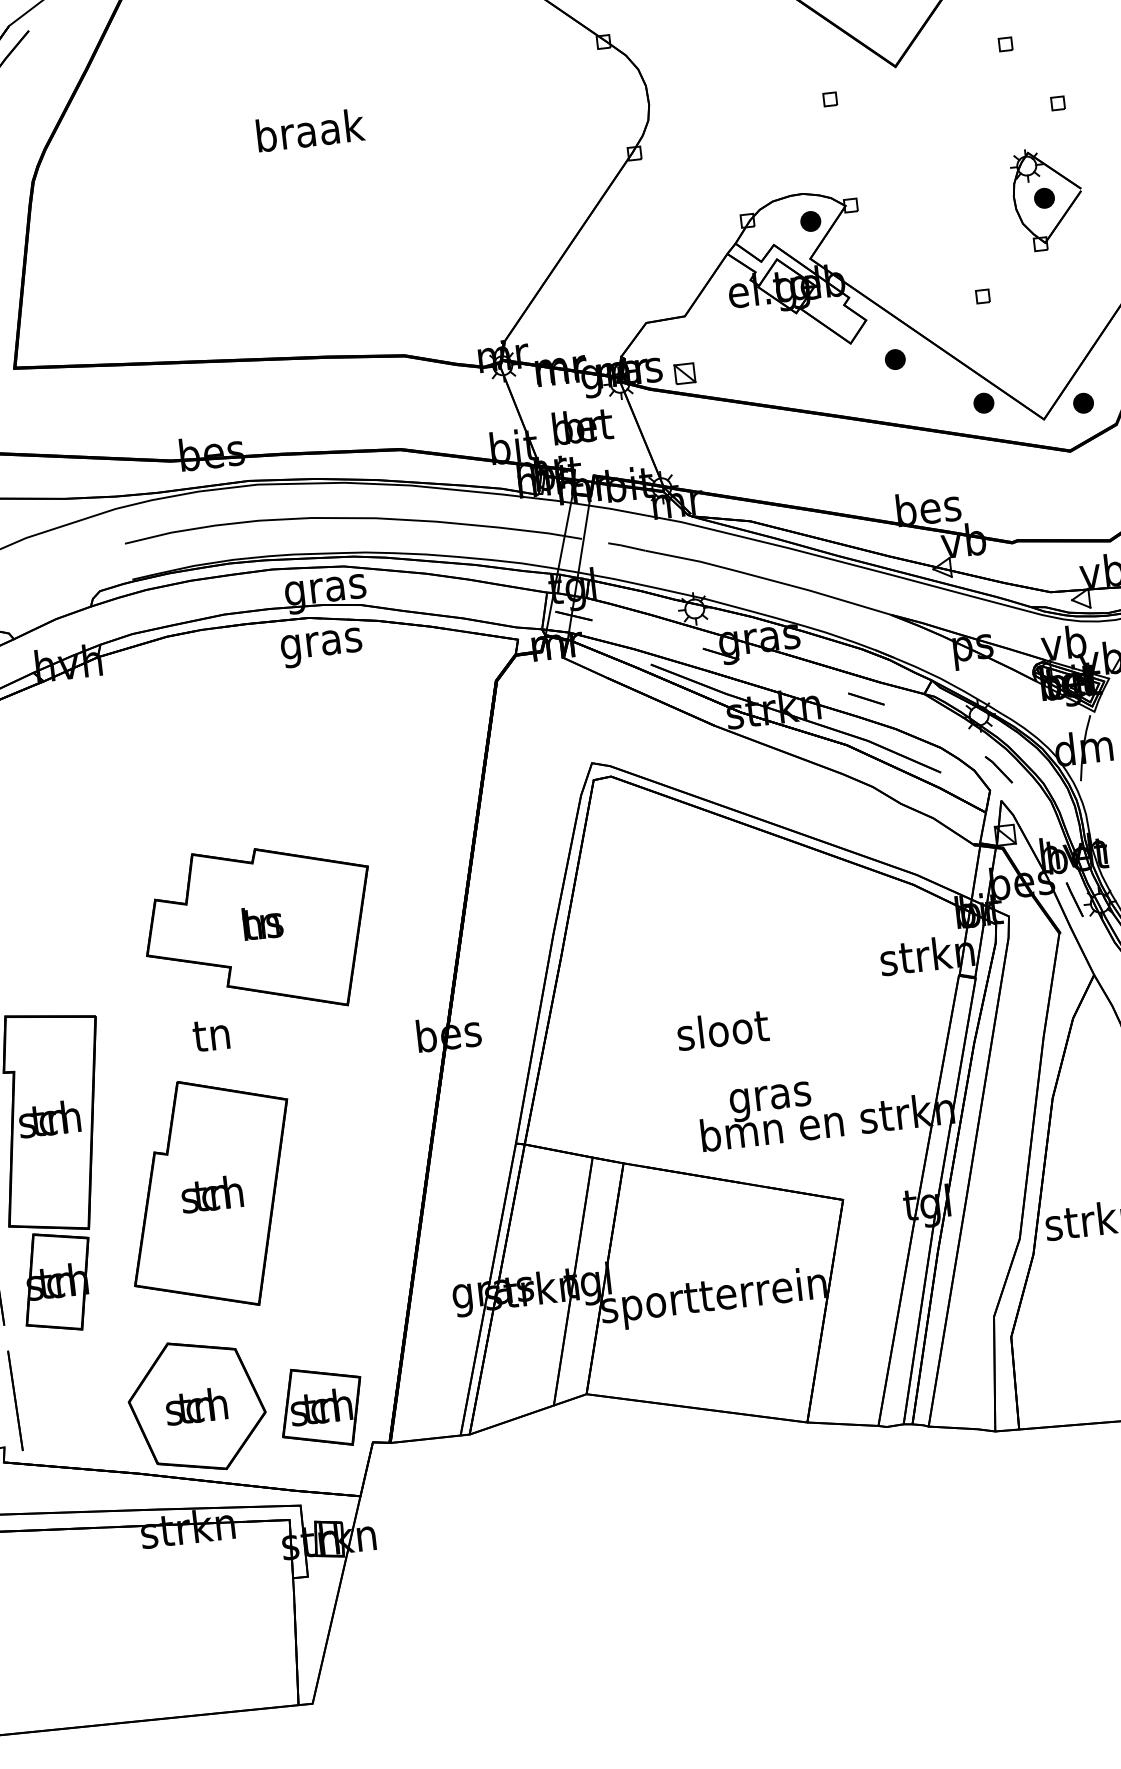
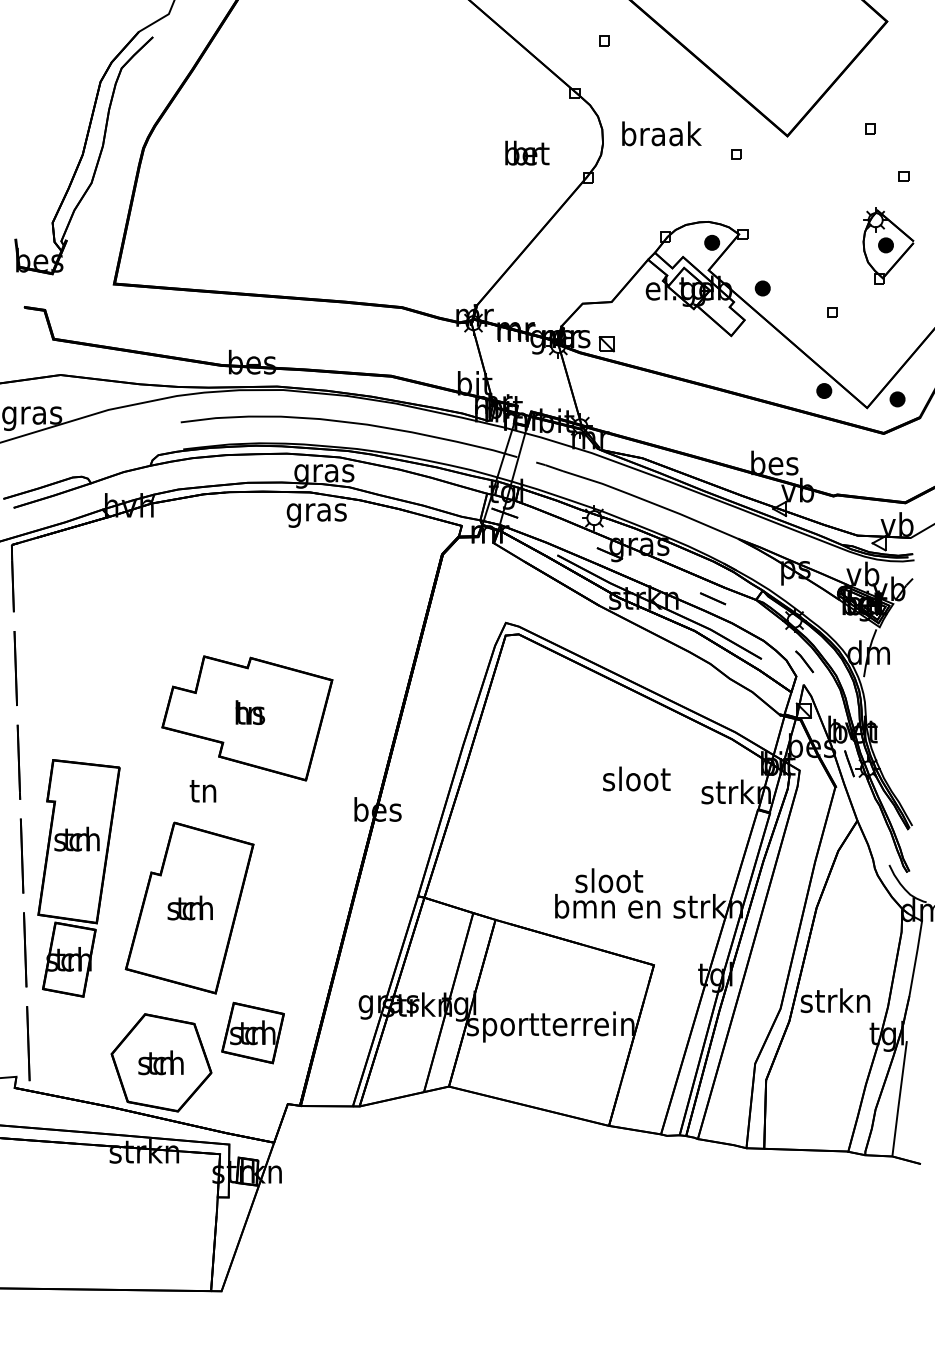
text: (309, 129) -> (661, 133), moved
part: (894, 359) -> (762, 288), moved
text: (582, 425) -> (527, 152), moved
text: (722, 1029) -> (636, 778), moved
text: (770, 1097) -> (609, 883), gras -> sloot
part: (320, 1406) -> (252, 1032), moved

